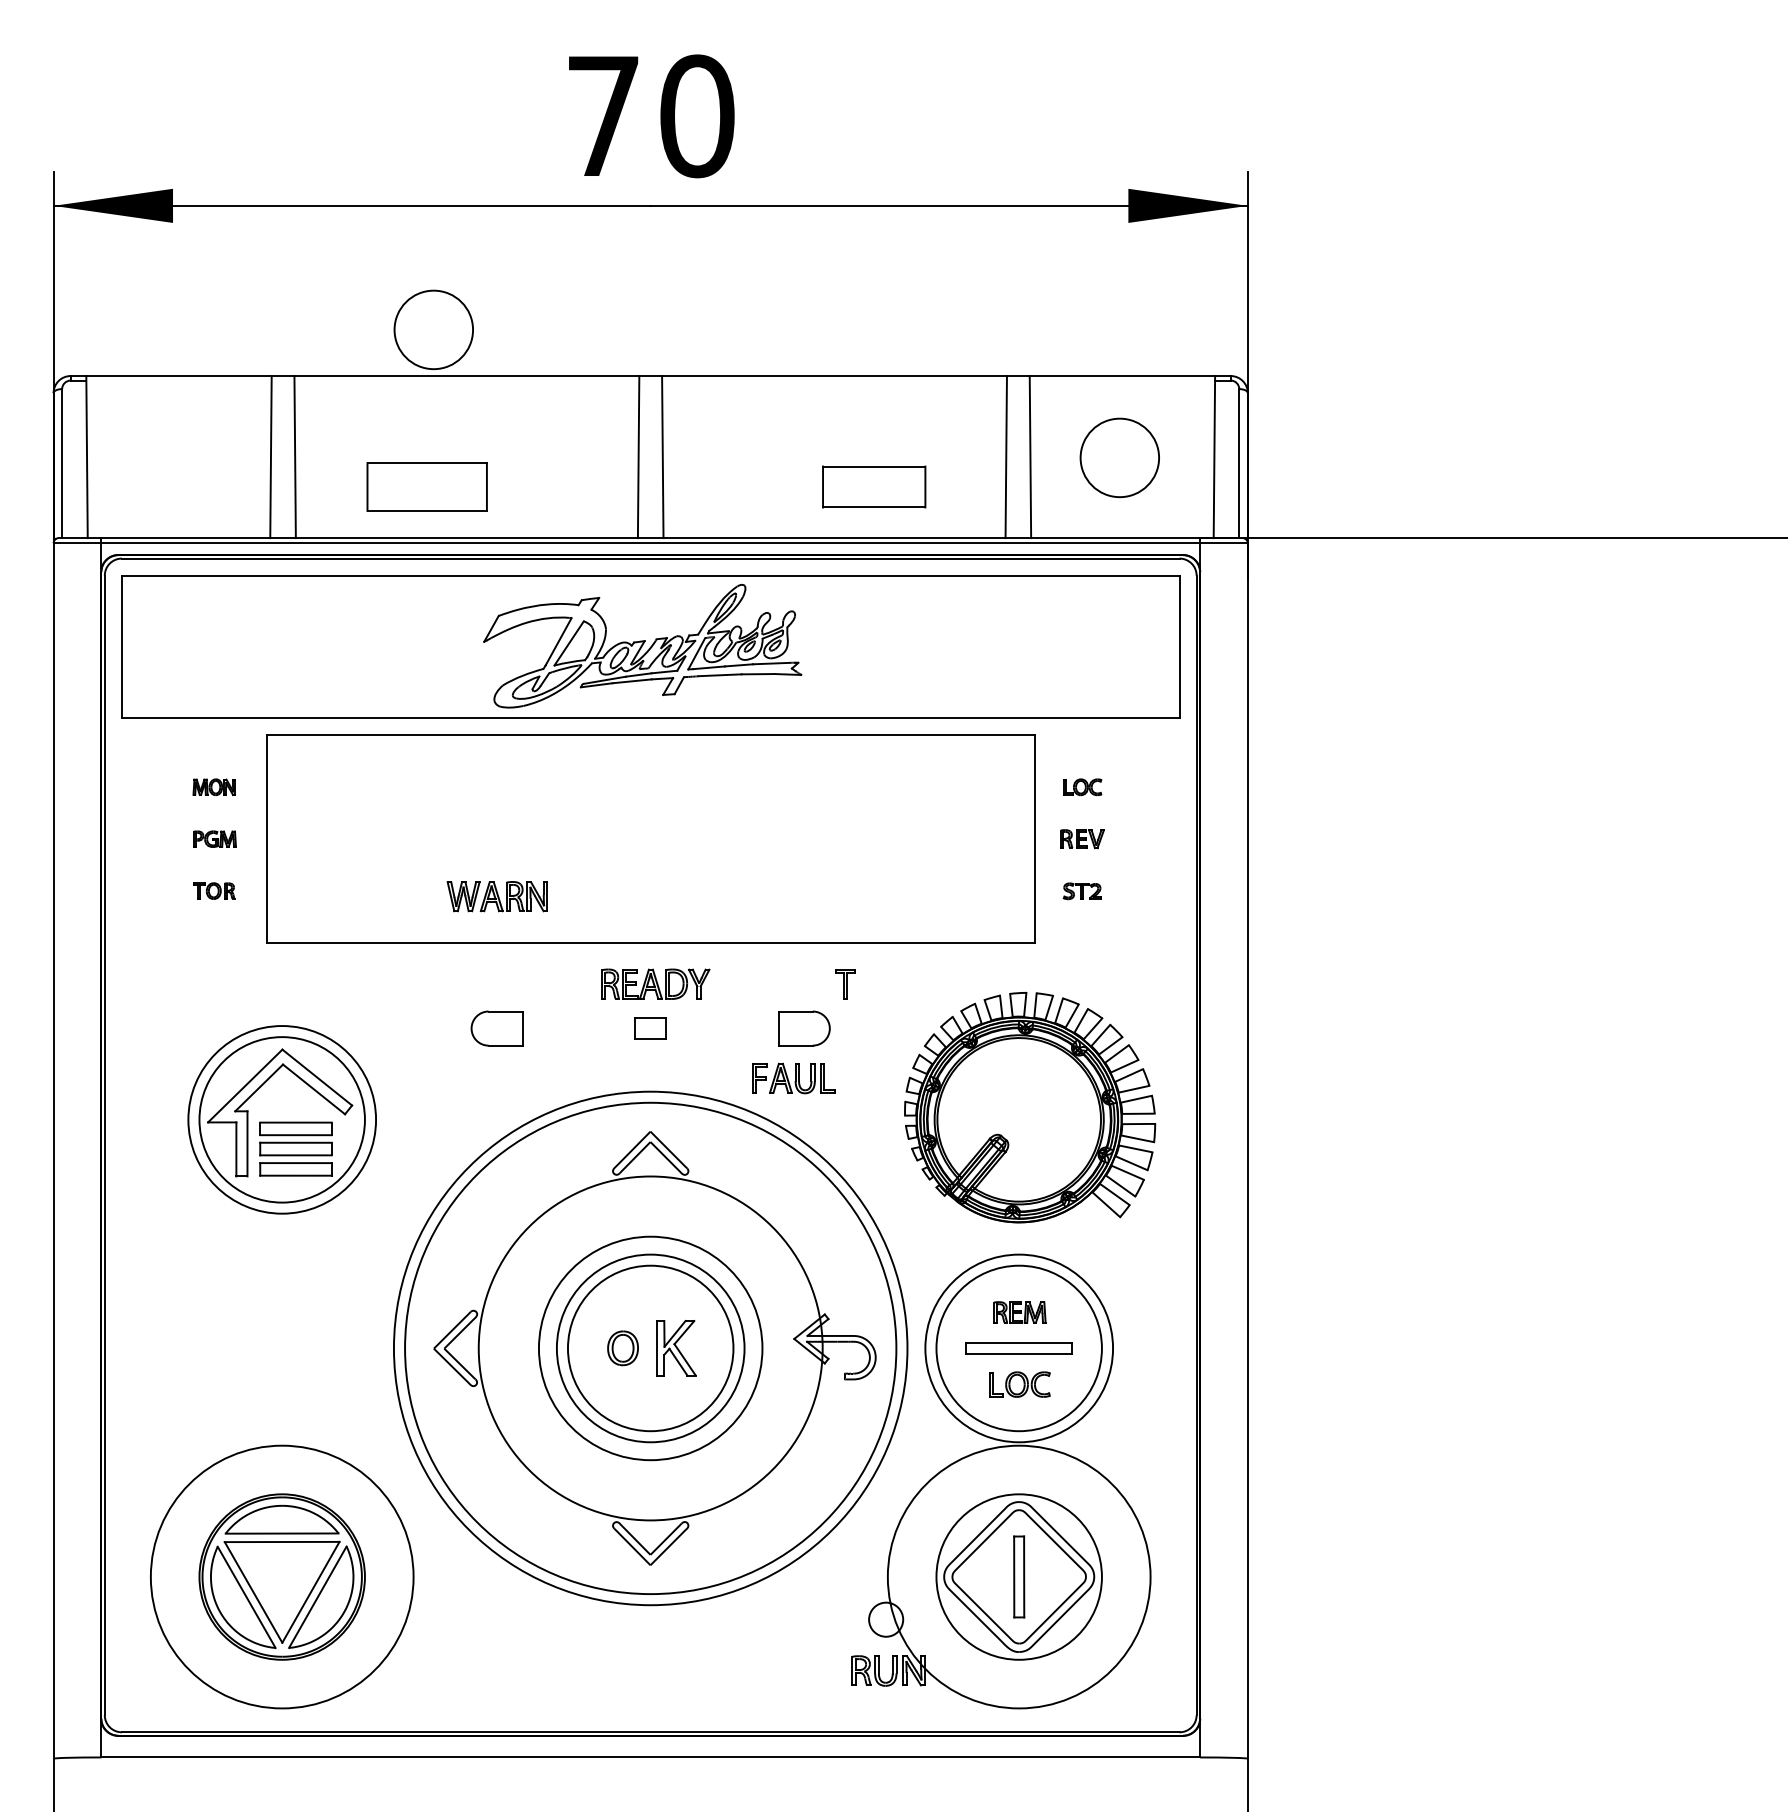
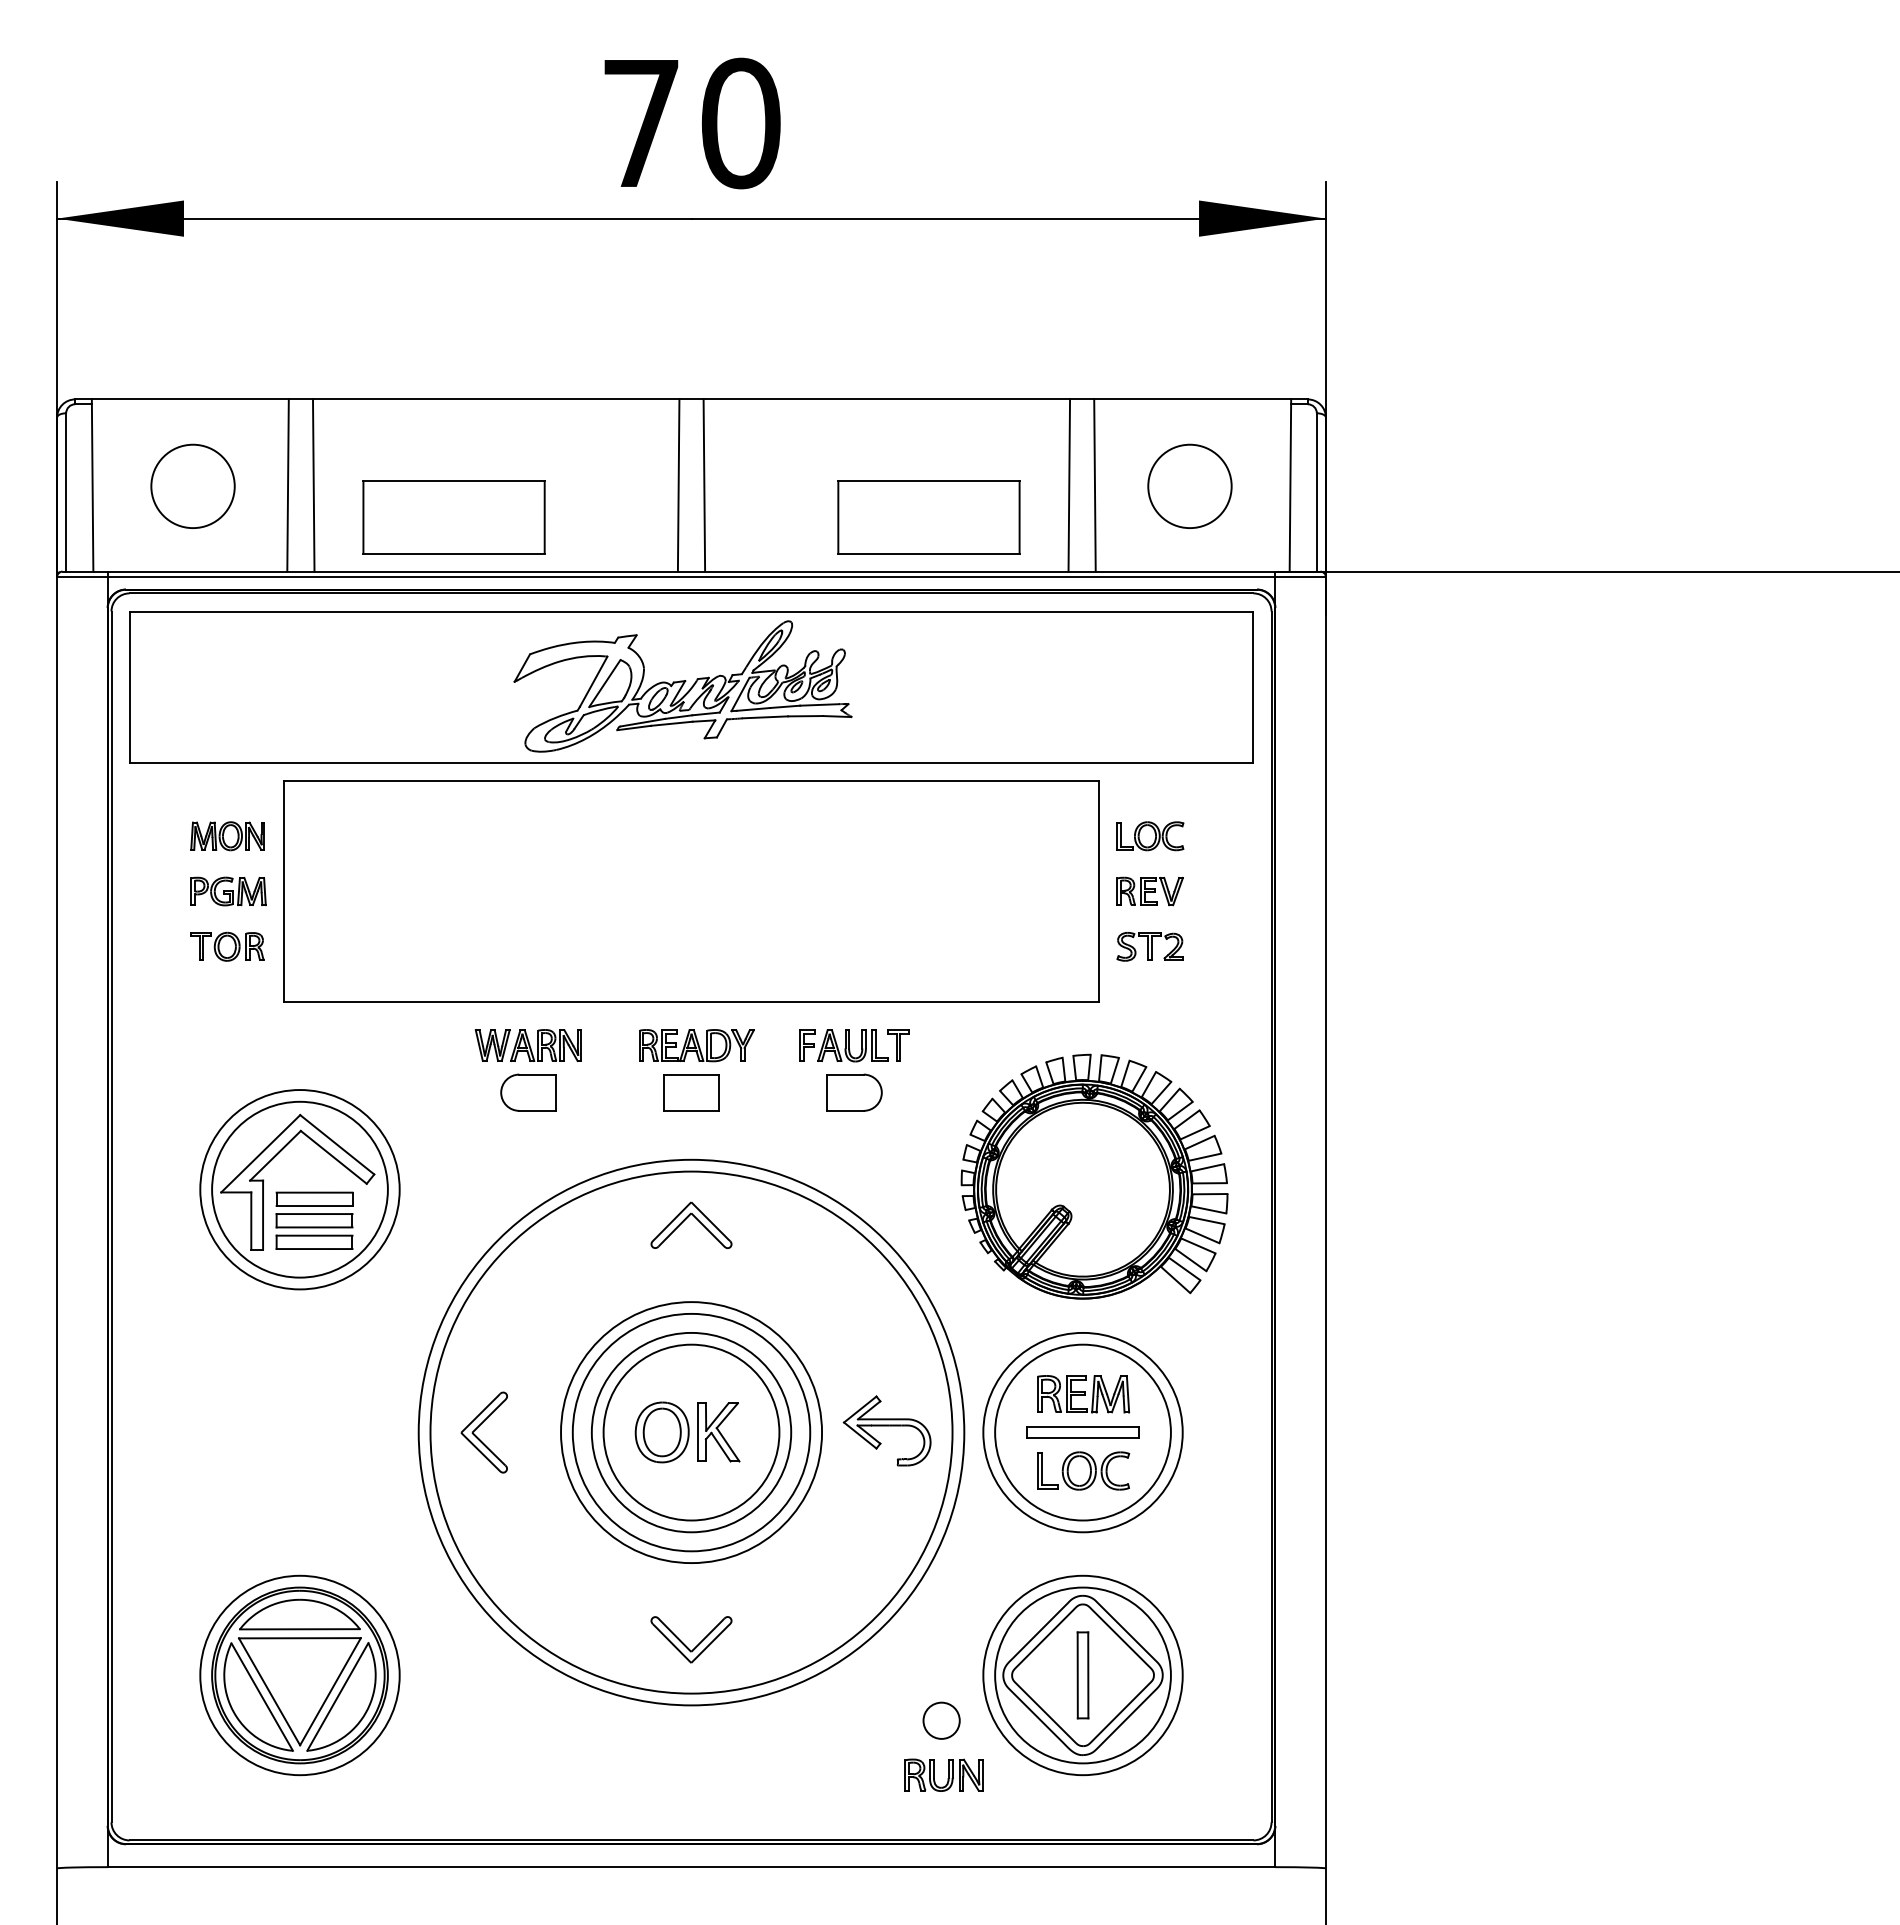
part: (433, 329) -> (192, 485), moved
part: (426, 487) -> (453, 517), size x1.43
part: (873, 487) -> (928, 517), size x1.67
part: (213, 787) -> (227, 836), size x1.67
part: (1082, 787) -> (1150, 836), size x1.67
part: (214, 839) -> (228, 891), size x1.67
part: (1081, 839) -> (1149, 891), size x1.43
part: (213, 890) -> (227, 946), size x1.67
part: (1081, 890) -> (1149, 946), size x1.67
part: (496, 896) -> (527, 1045), moved
part: (650, 1028) -> (691, 1092), size x1.67
part: (793, 1078) -> (843, 1045), moved
part: (1019, 1312) -> (1083, 1394), size x1.67
part: (622, 1348) -> (661, 1432), size x1.67
circle: (650, 1348) -> (691, 1432), size x0.71
part: (1019, 1384) -> (1083, 1470), size x1.43
circle: (281, 1577) -> (299, 1675), size x0.71
circle: (1018, 1577) -> (1082, 1675), size x0.71

